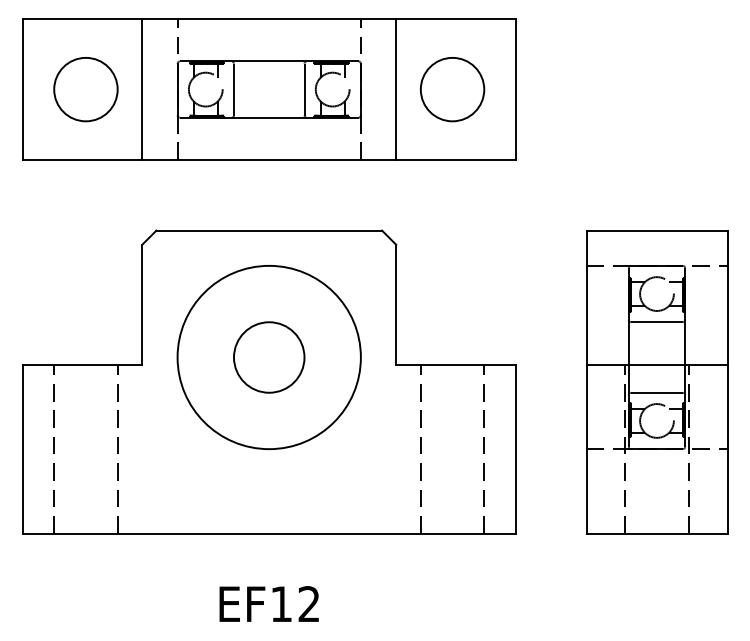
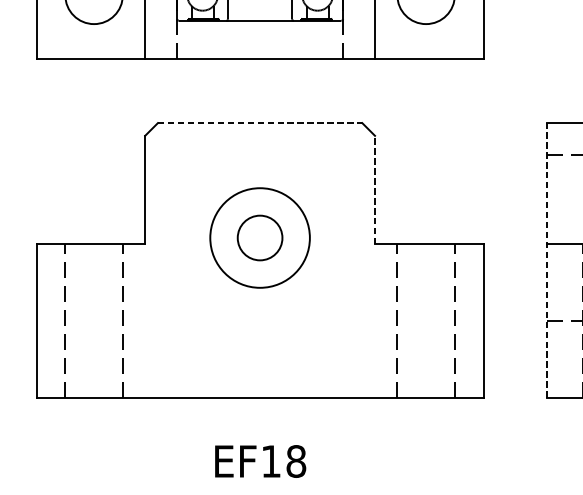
line: (269, 230) -> (260, 122), solid -> dashed
line: (396, 304) -> (375, 190), solid -> dashed
circle: (268, 357) -> (259, 238), size x0.6
circle: (269, 357) -> (260, 238), size x0.7
line: (586, 382) -> (547, 260), solid -> dashed
text: (309, 604) -> (296, 461), EF12 -> EF18

